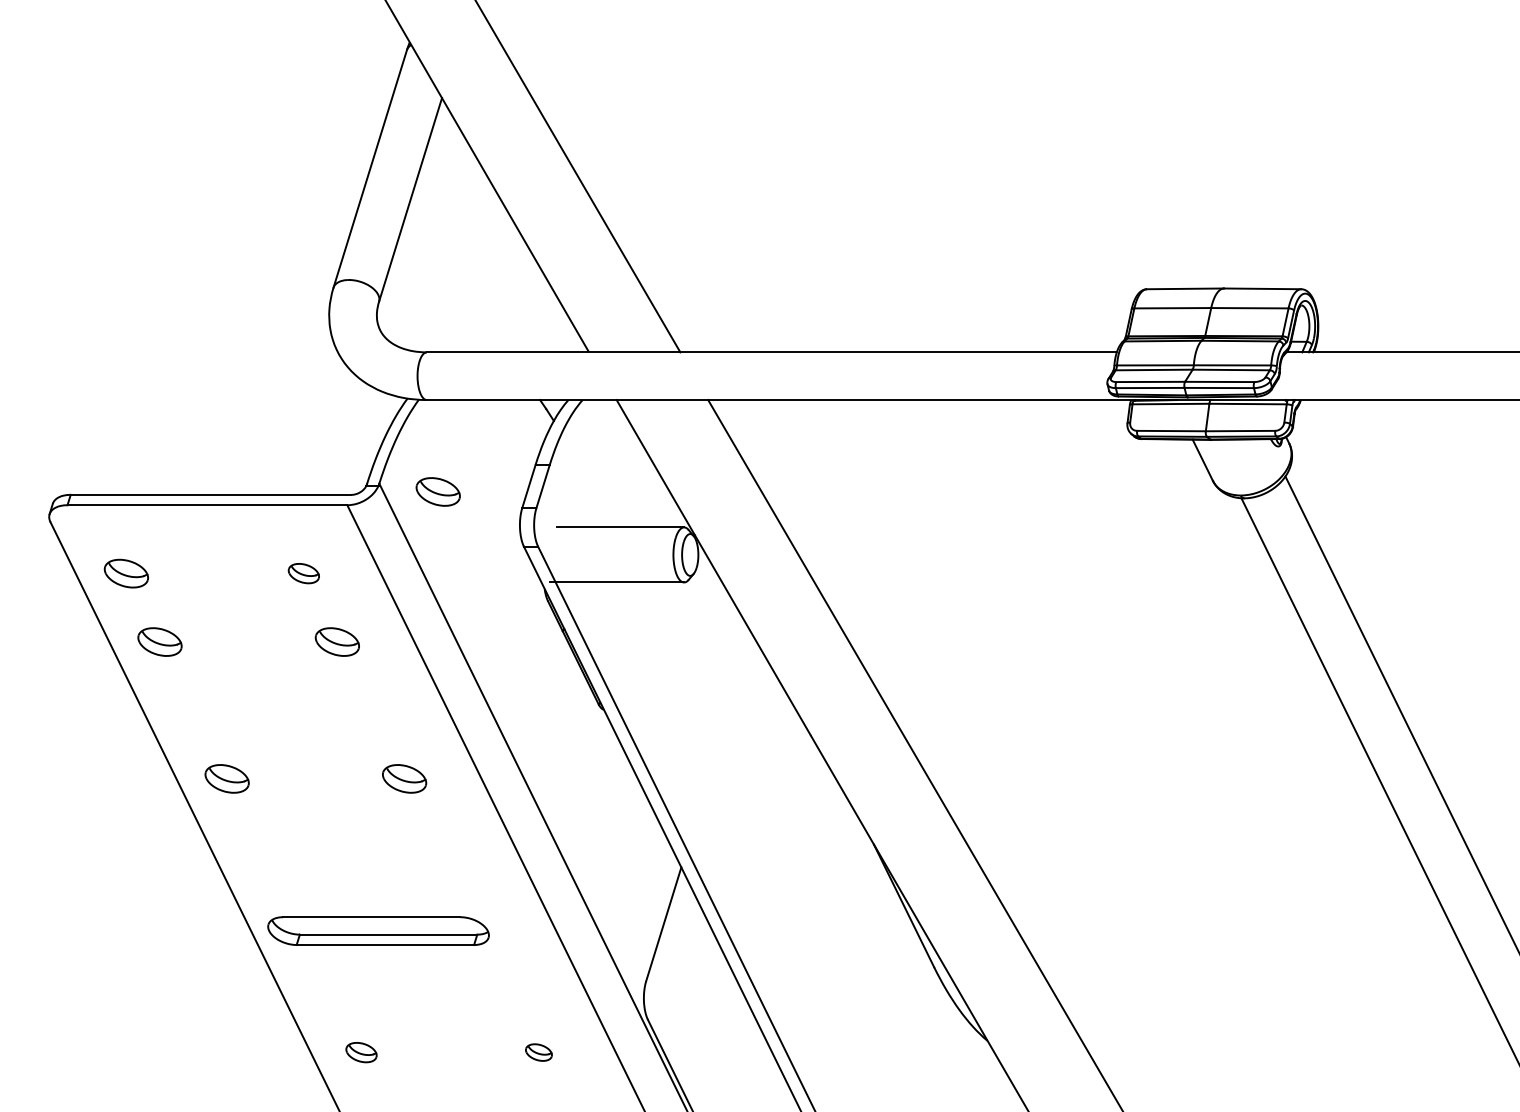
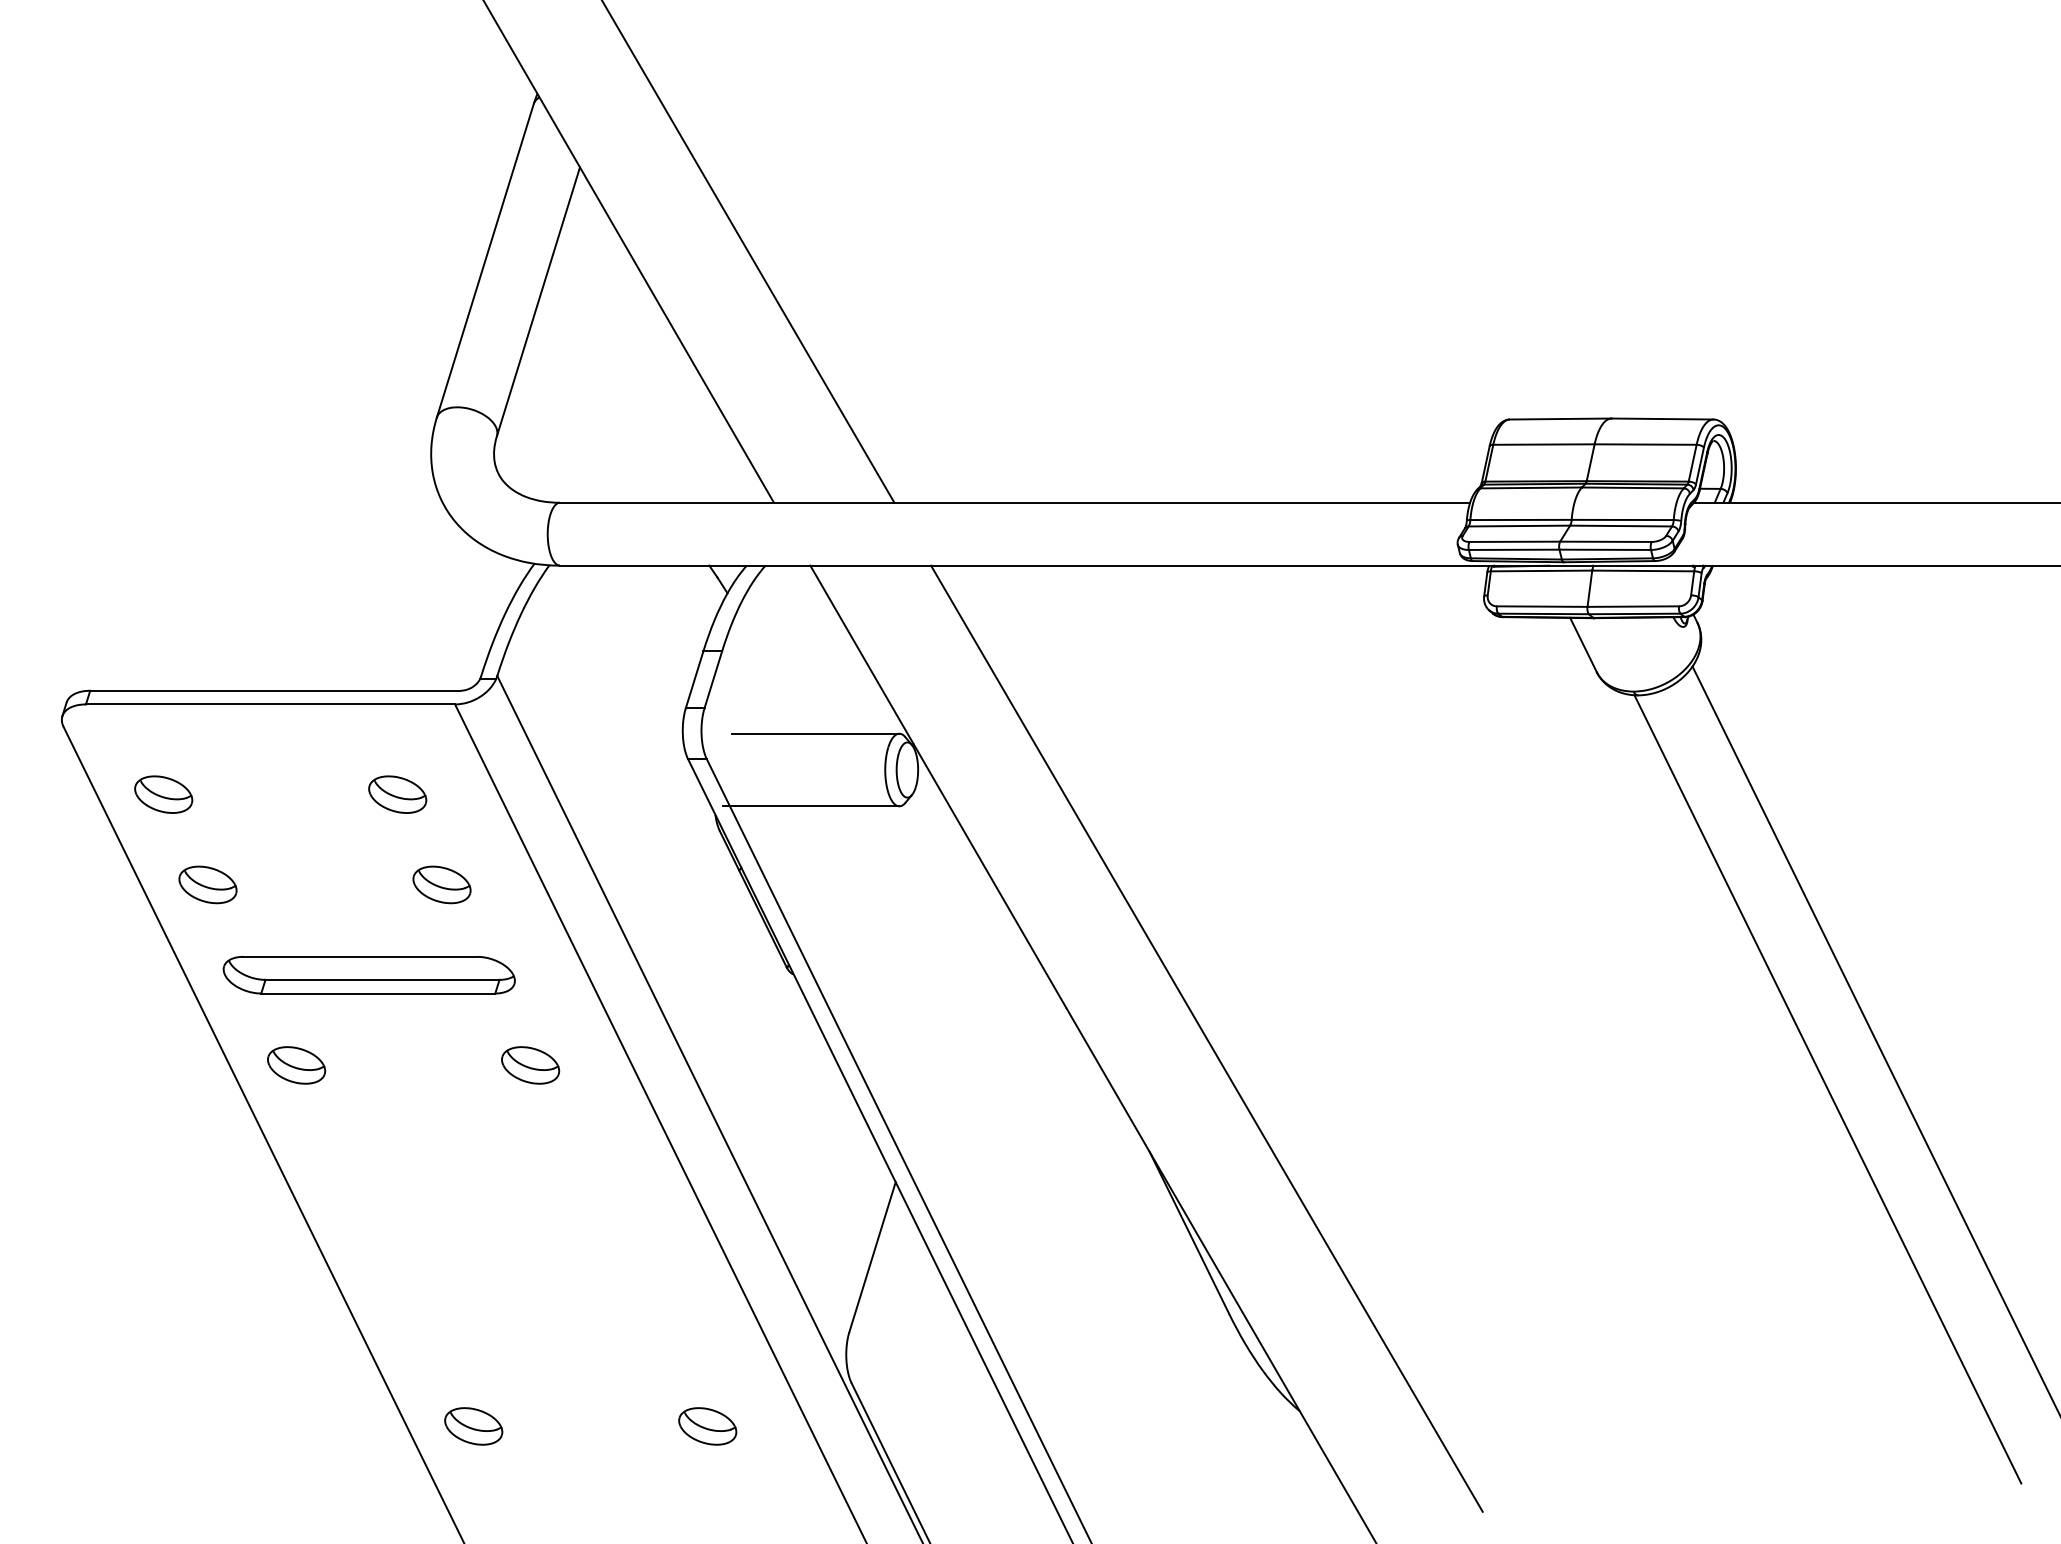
part: (437, 491) -> (574, 686), removed
part: (303, 573) -> (397, 794), size x1.43
part: (377, 931) -> (368, 975), moved
part: (361, 1052) -> (473, 1426), size x1.43
part: (538, 1052) -> (707, 1426), size x1.67

